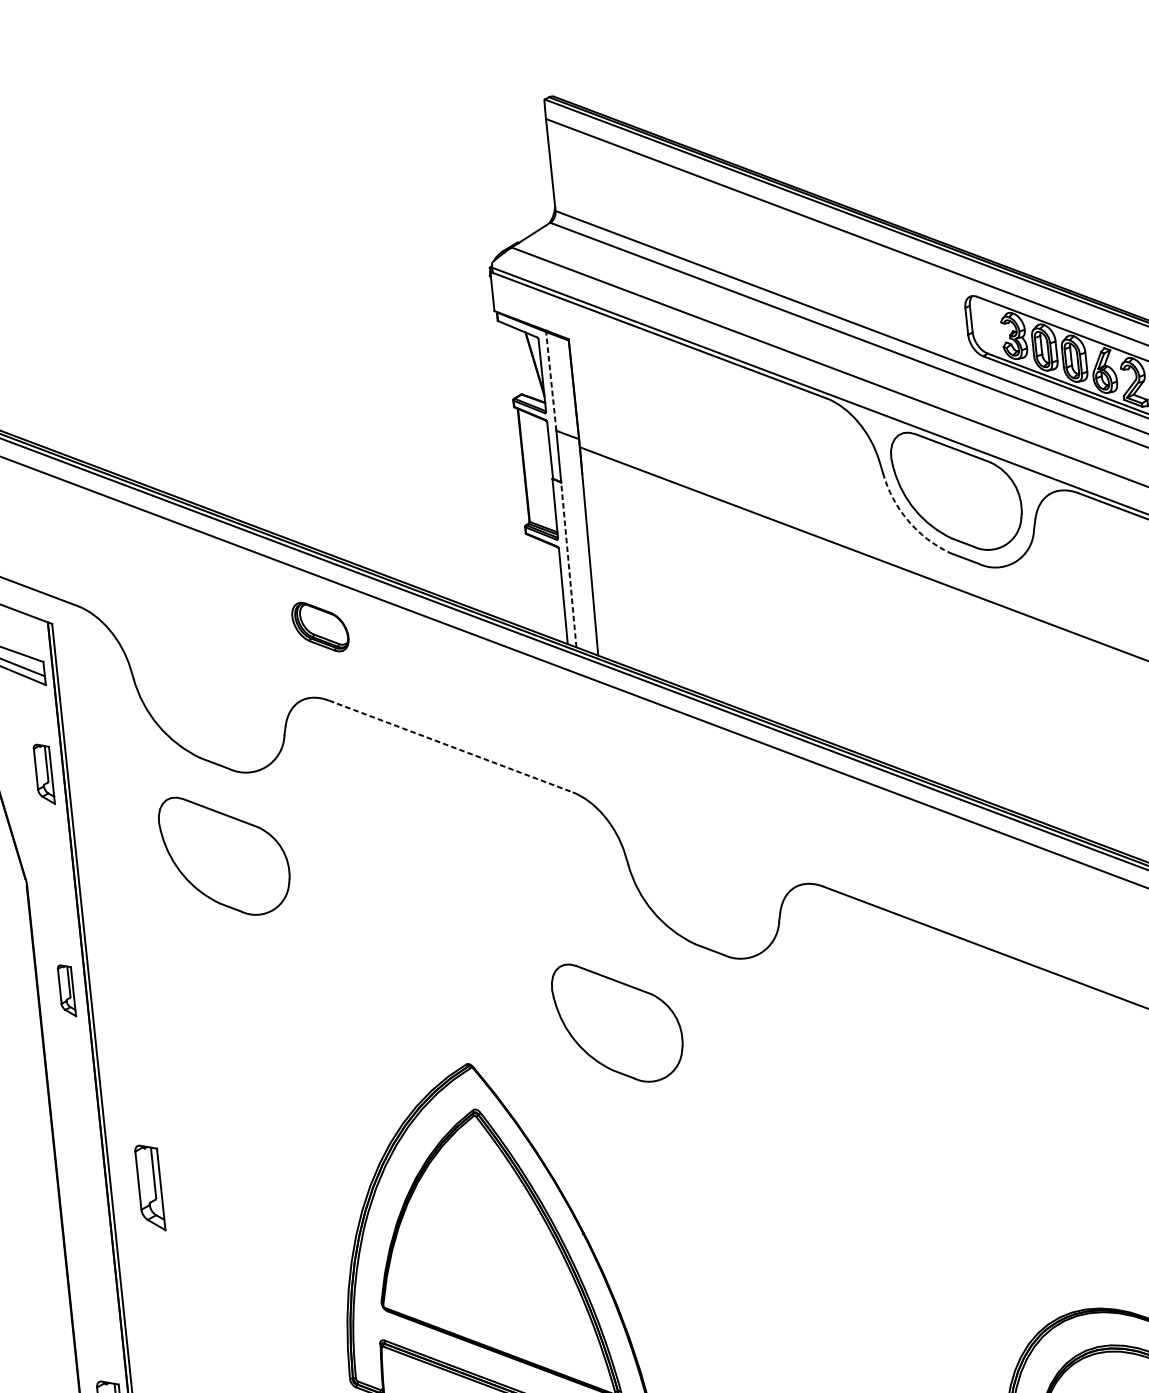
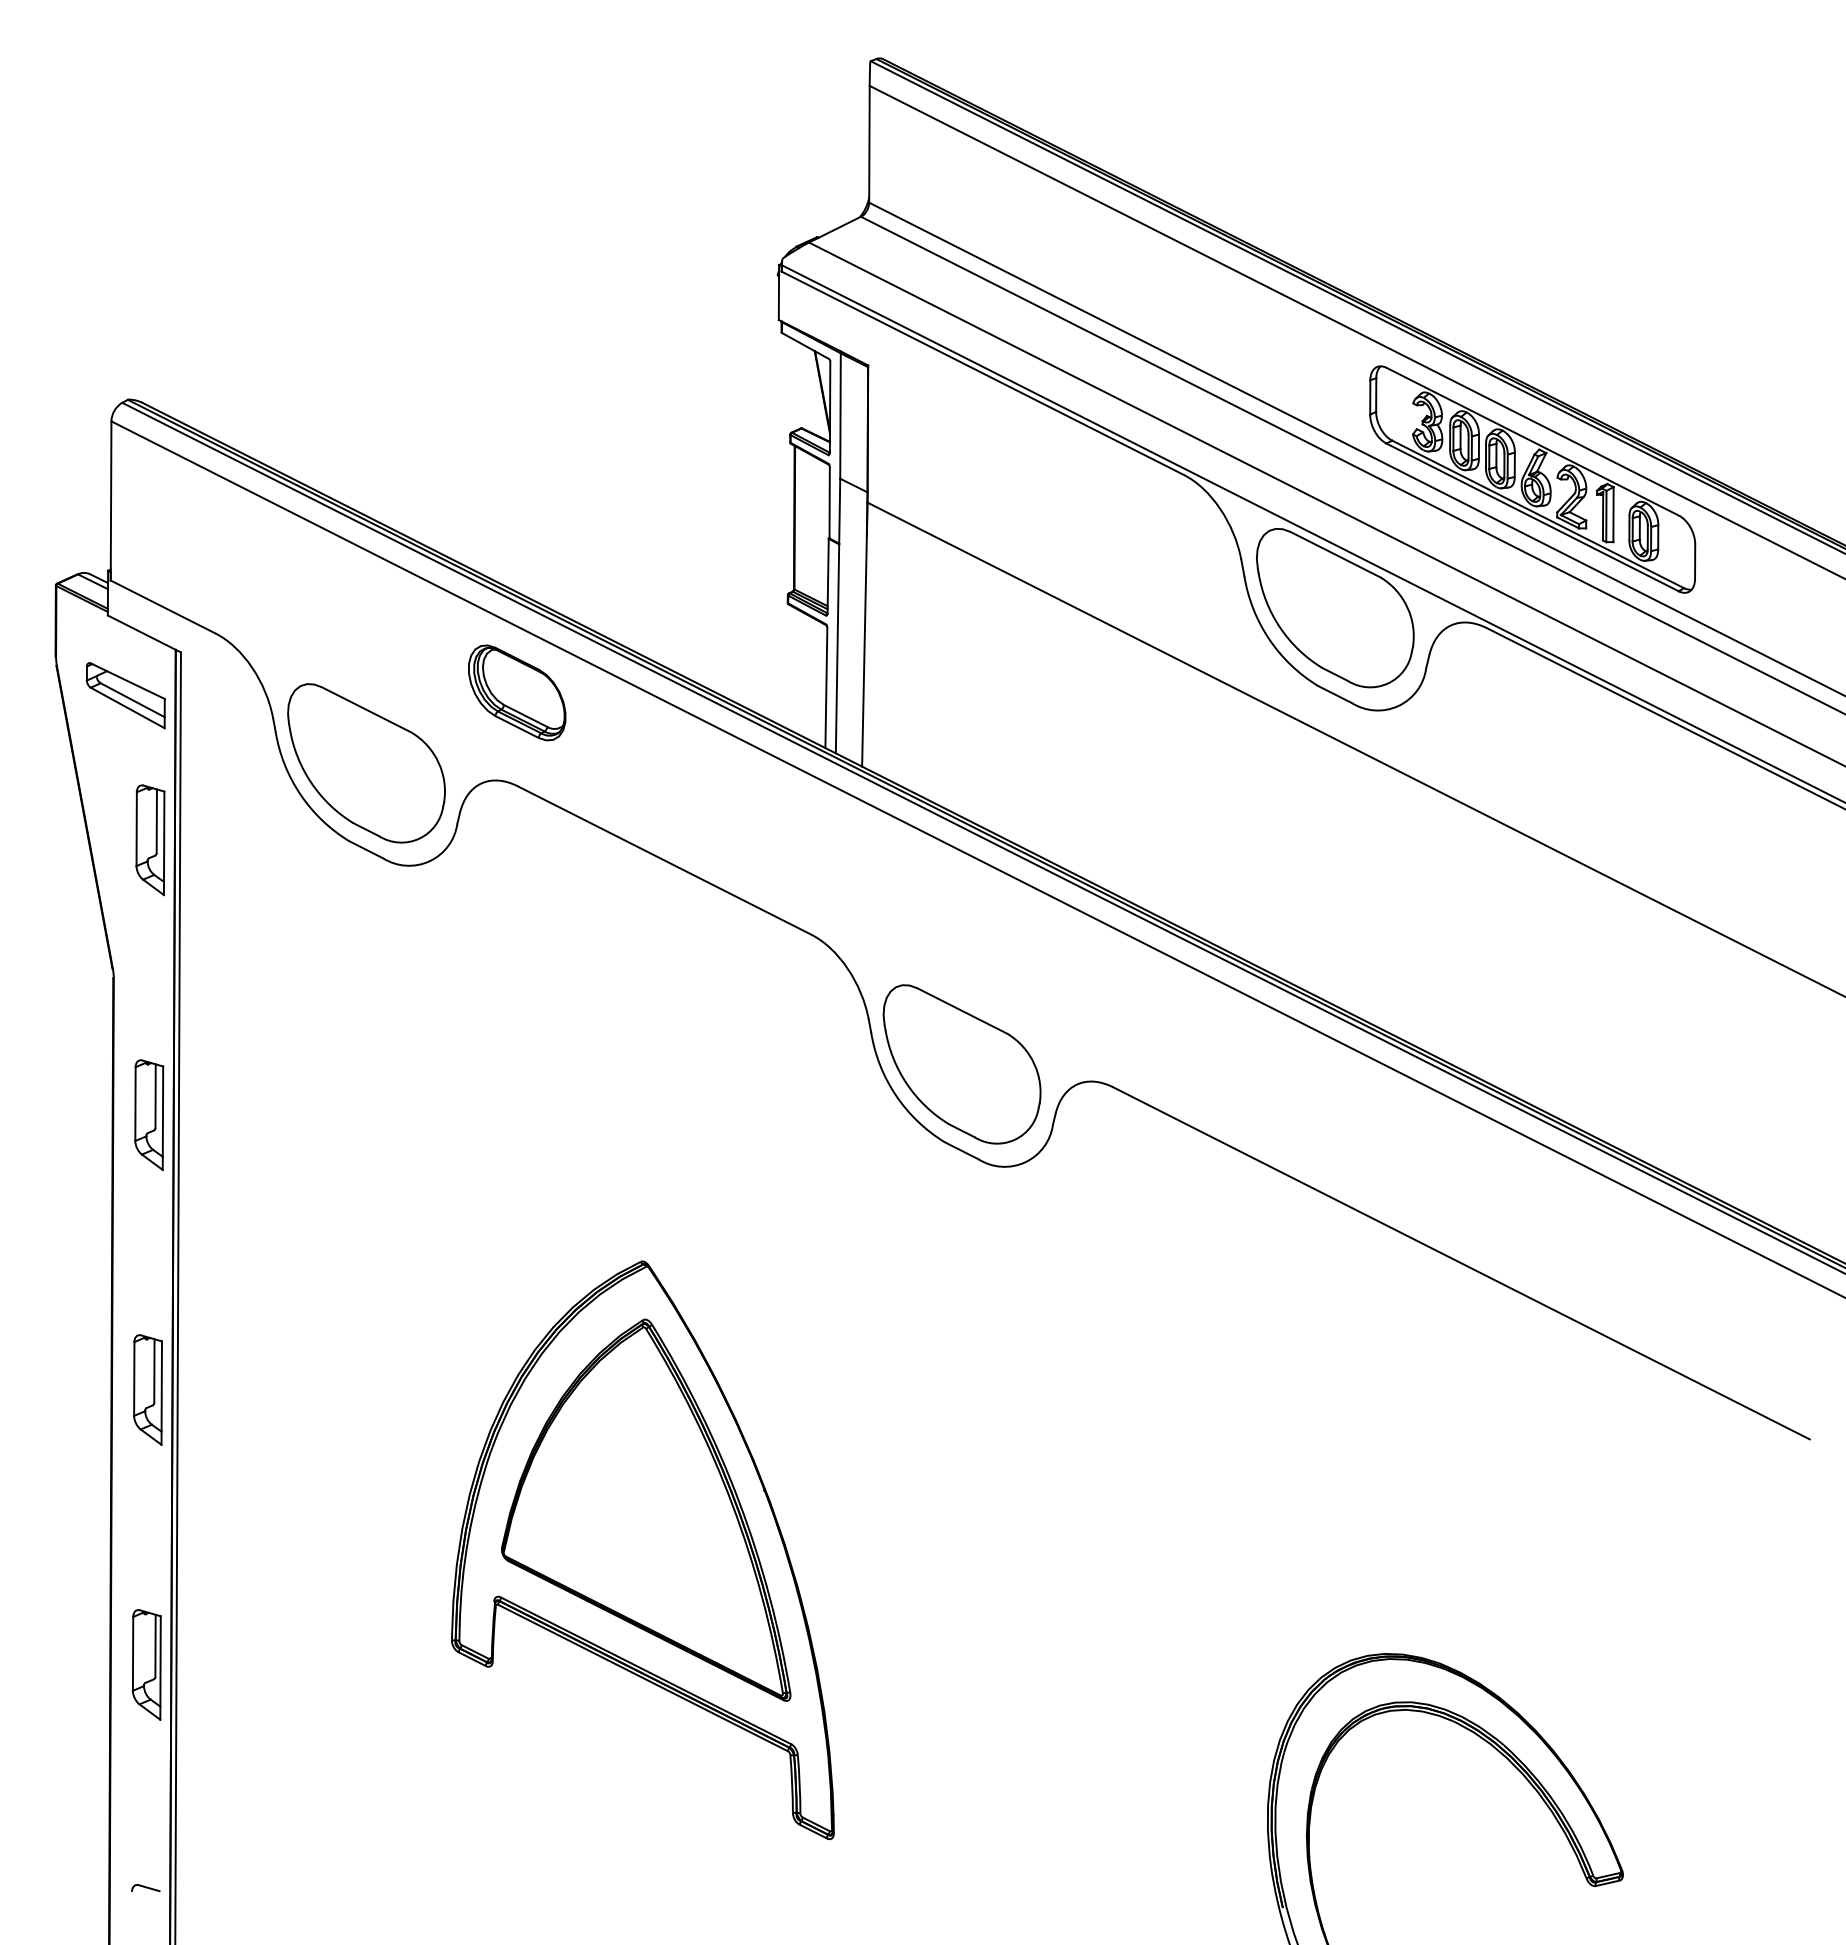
line: (551, 381) -> (840, 416), dashed -> solid
arc: (908, 520) -> (1269, 639), dashed -> solid
line: (568, 564) -> (837, 648), dashed -> solid
part: (320, 626) -> (517, 692), size x1.43
line: (451, 746) -> (665, 860), dashed -> solid
part: (44, 774) -> (150, 840), size x1.43
part: (225, 855) -> (366, 763), moved
part: (66, 990) -> (149, 1114), size x1.67
part: (617, 1022) -> (961, 1064), moved
part: (149, 1187) -> (147, 1389), moved

